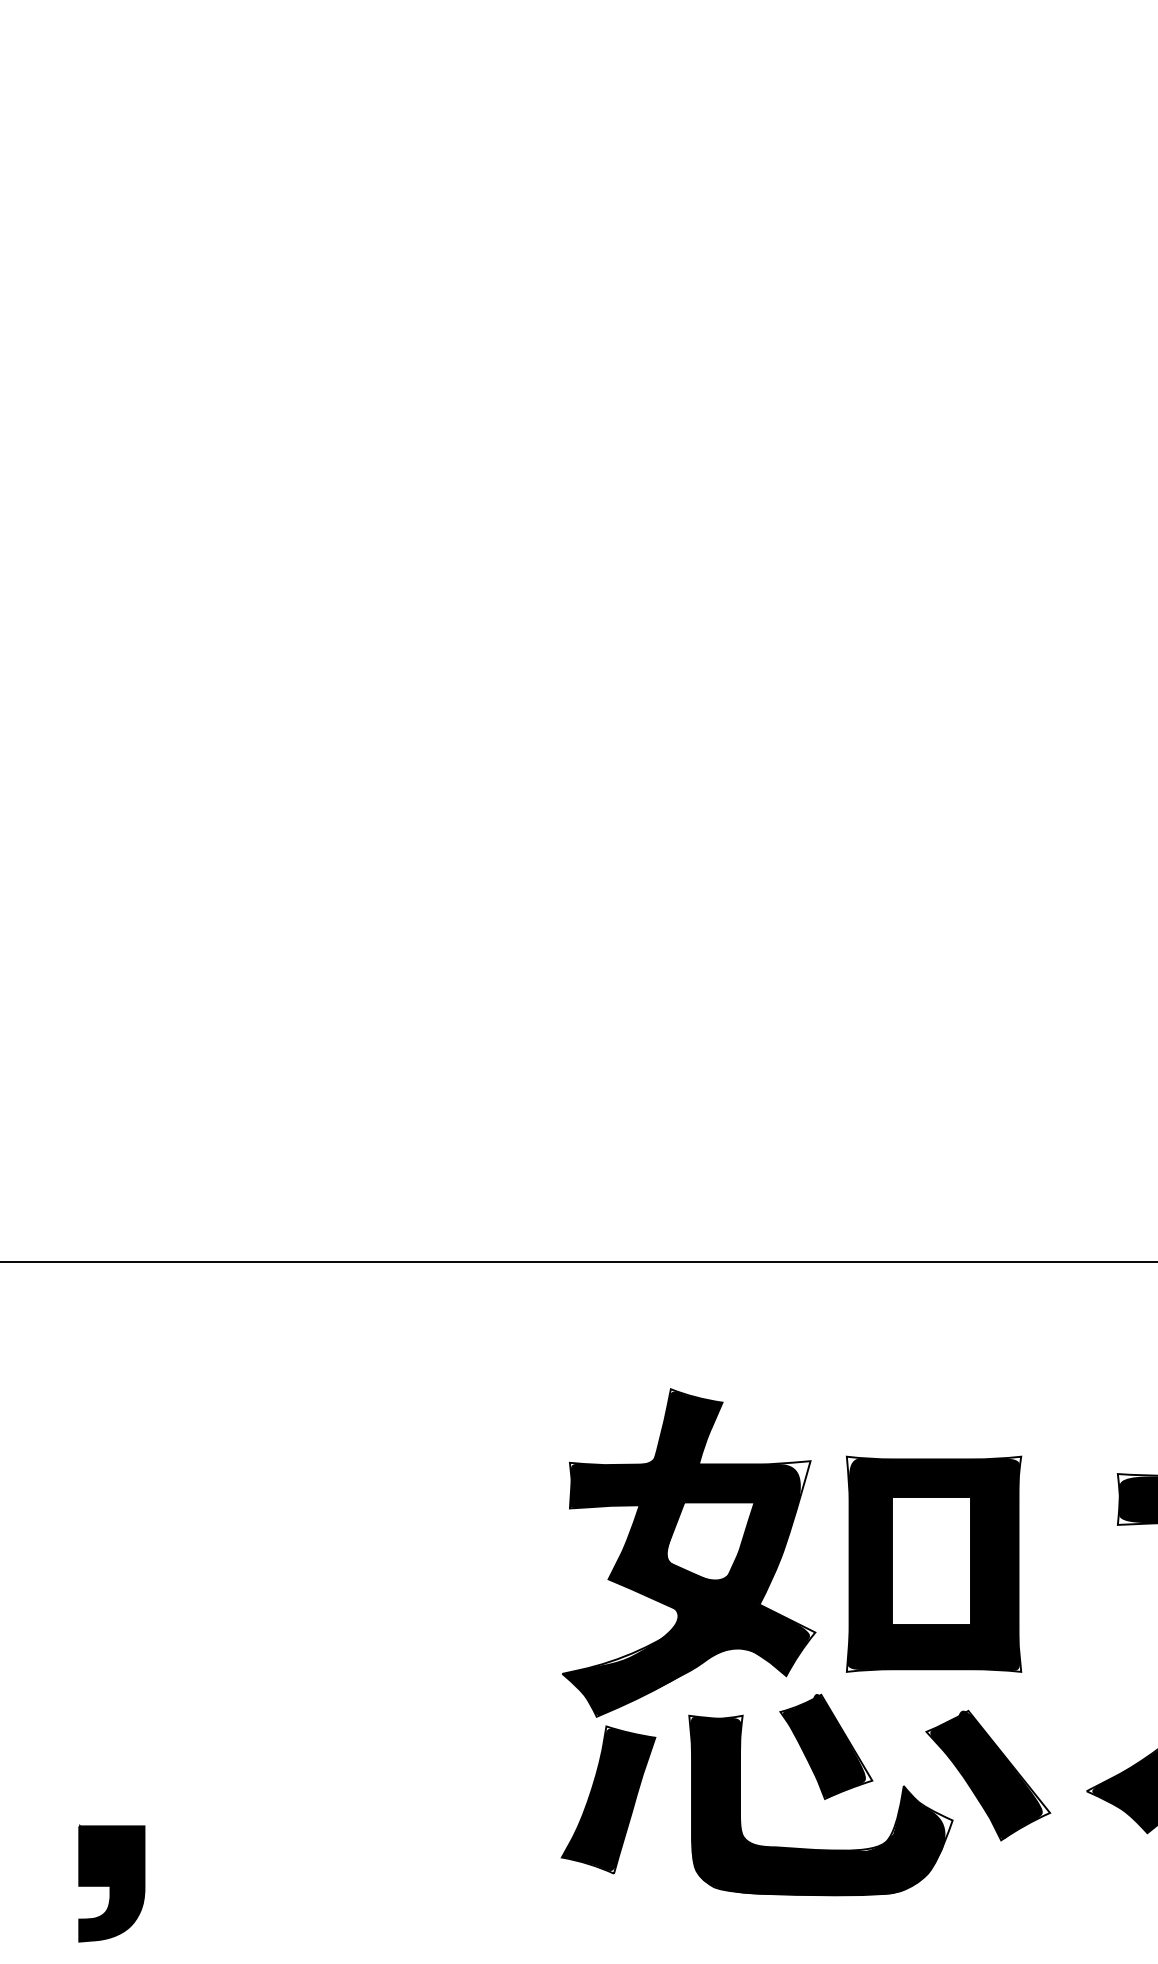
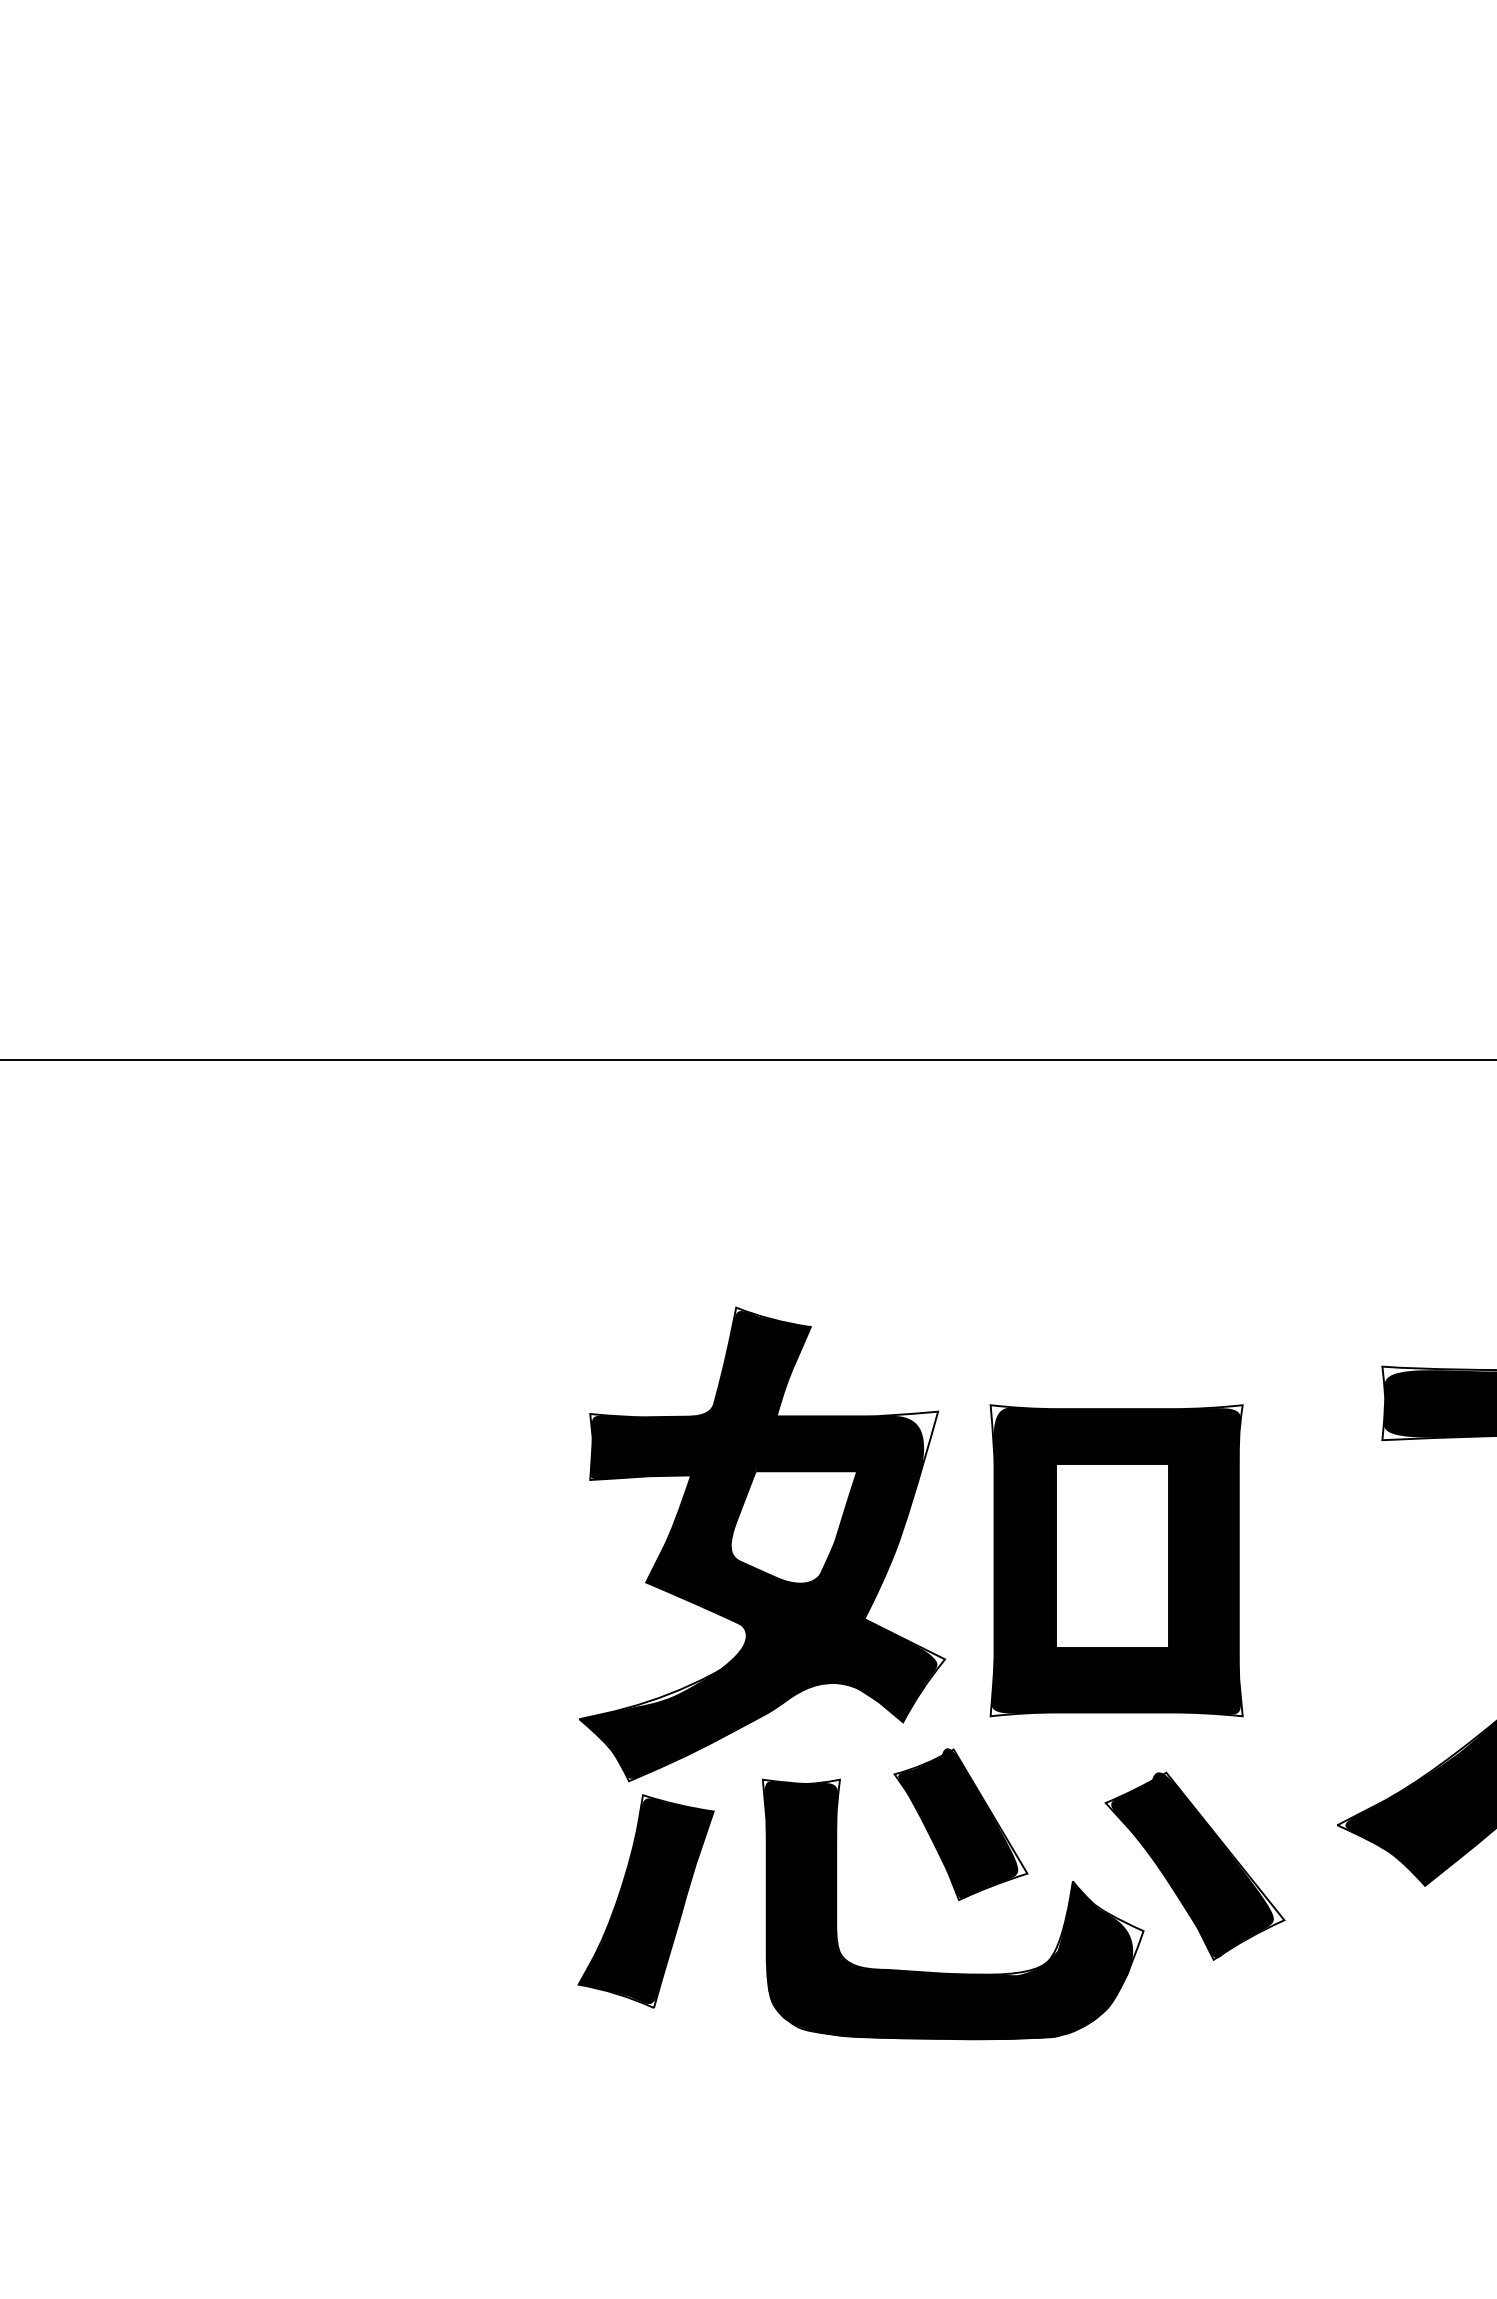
part: (805, 1642) -> (930, 1673), moved

